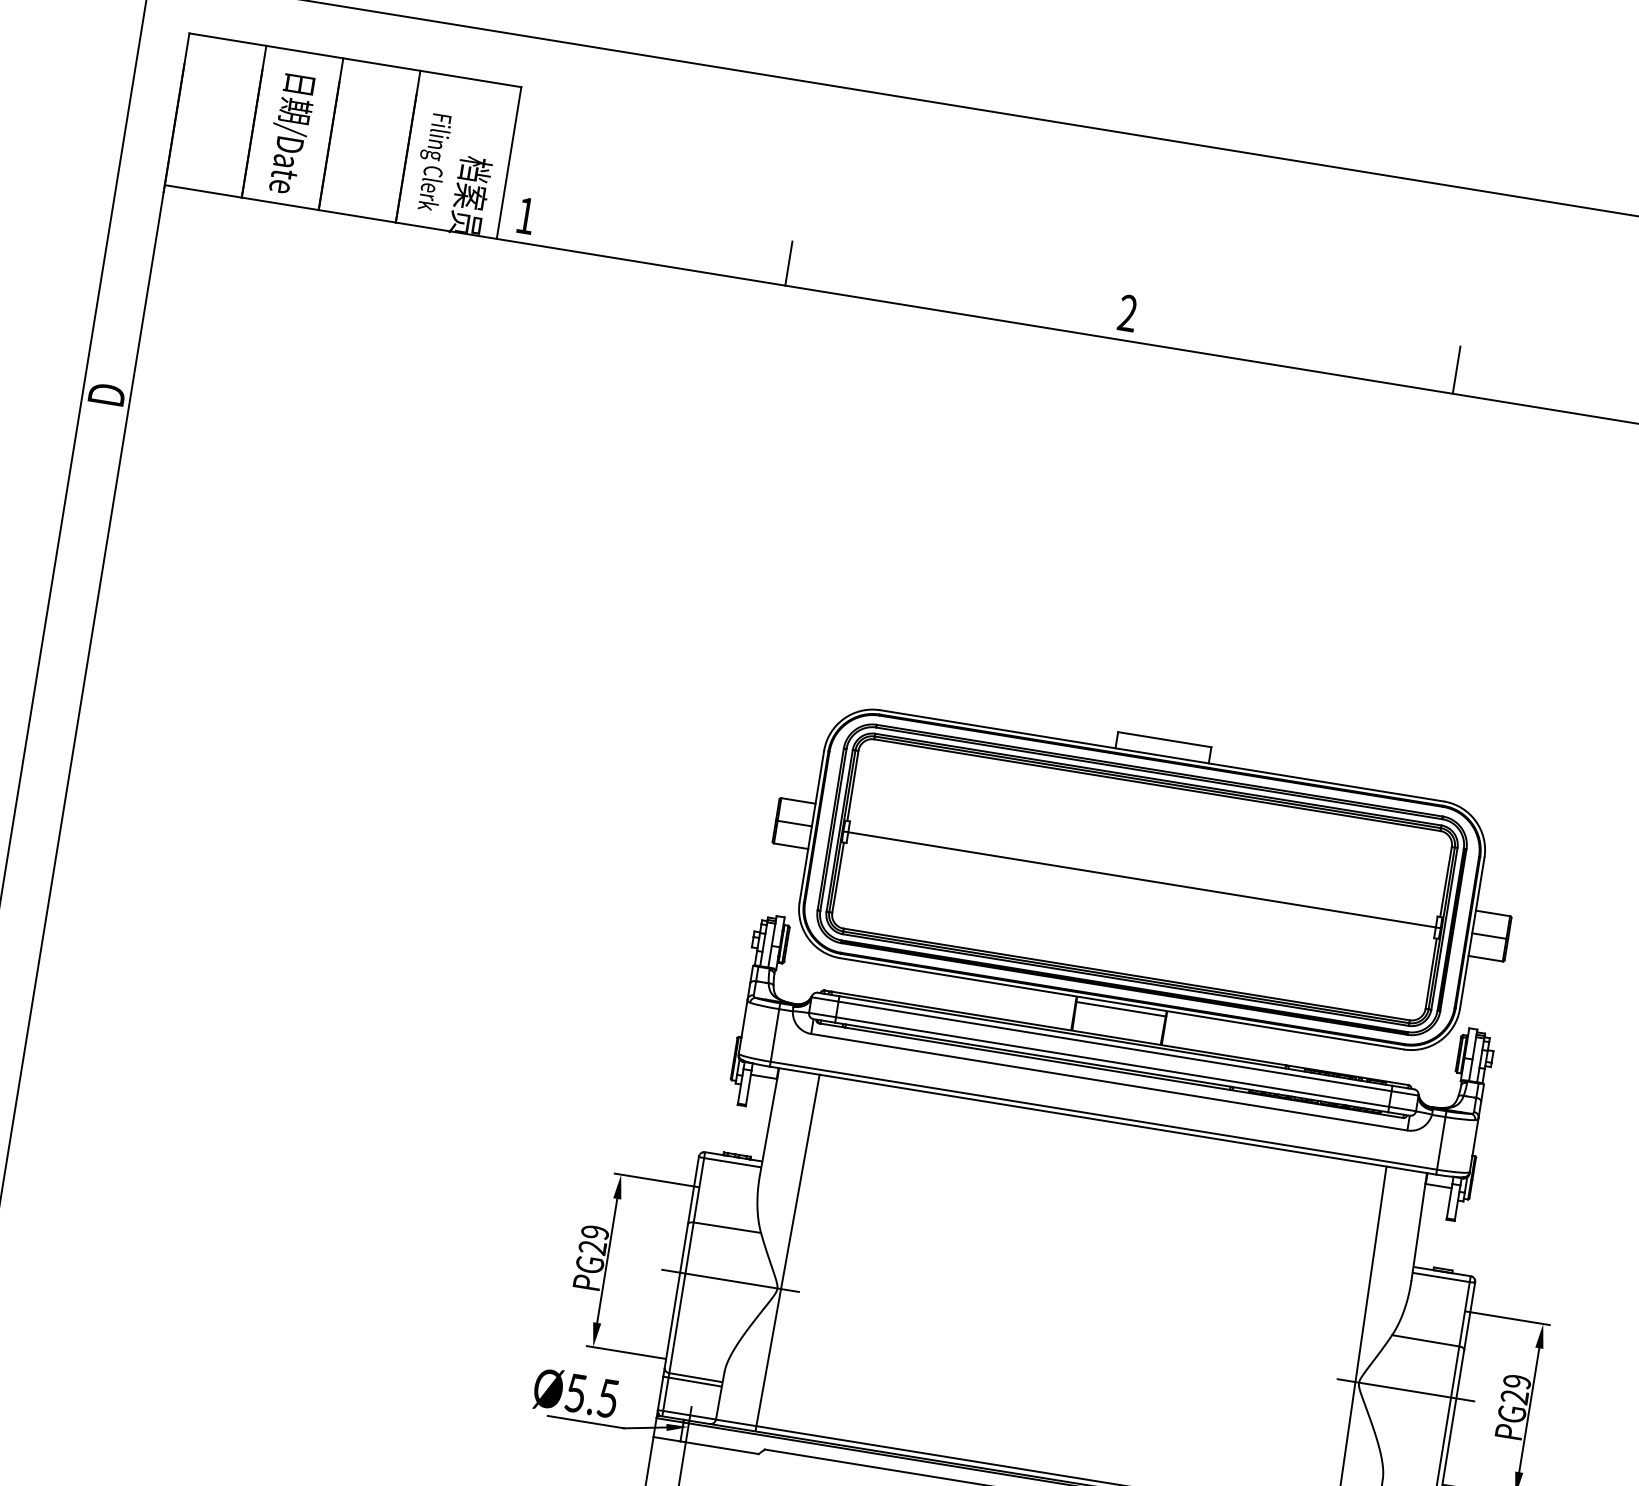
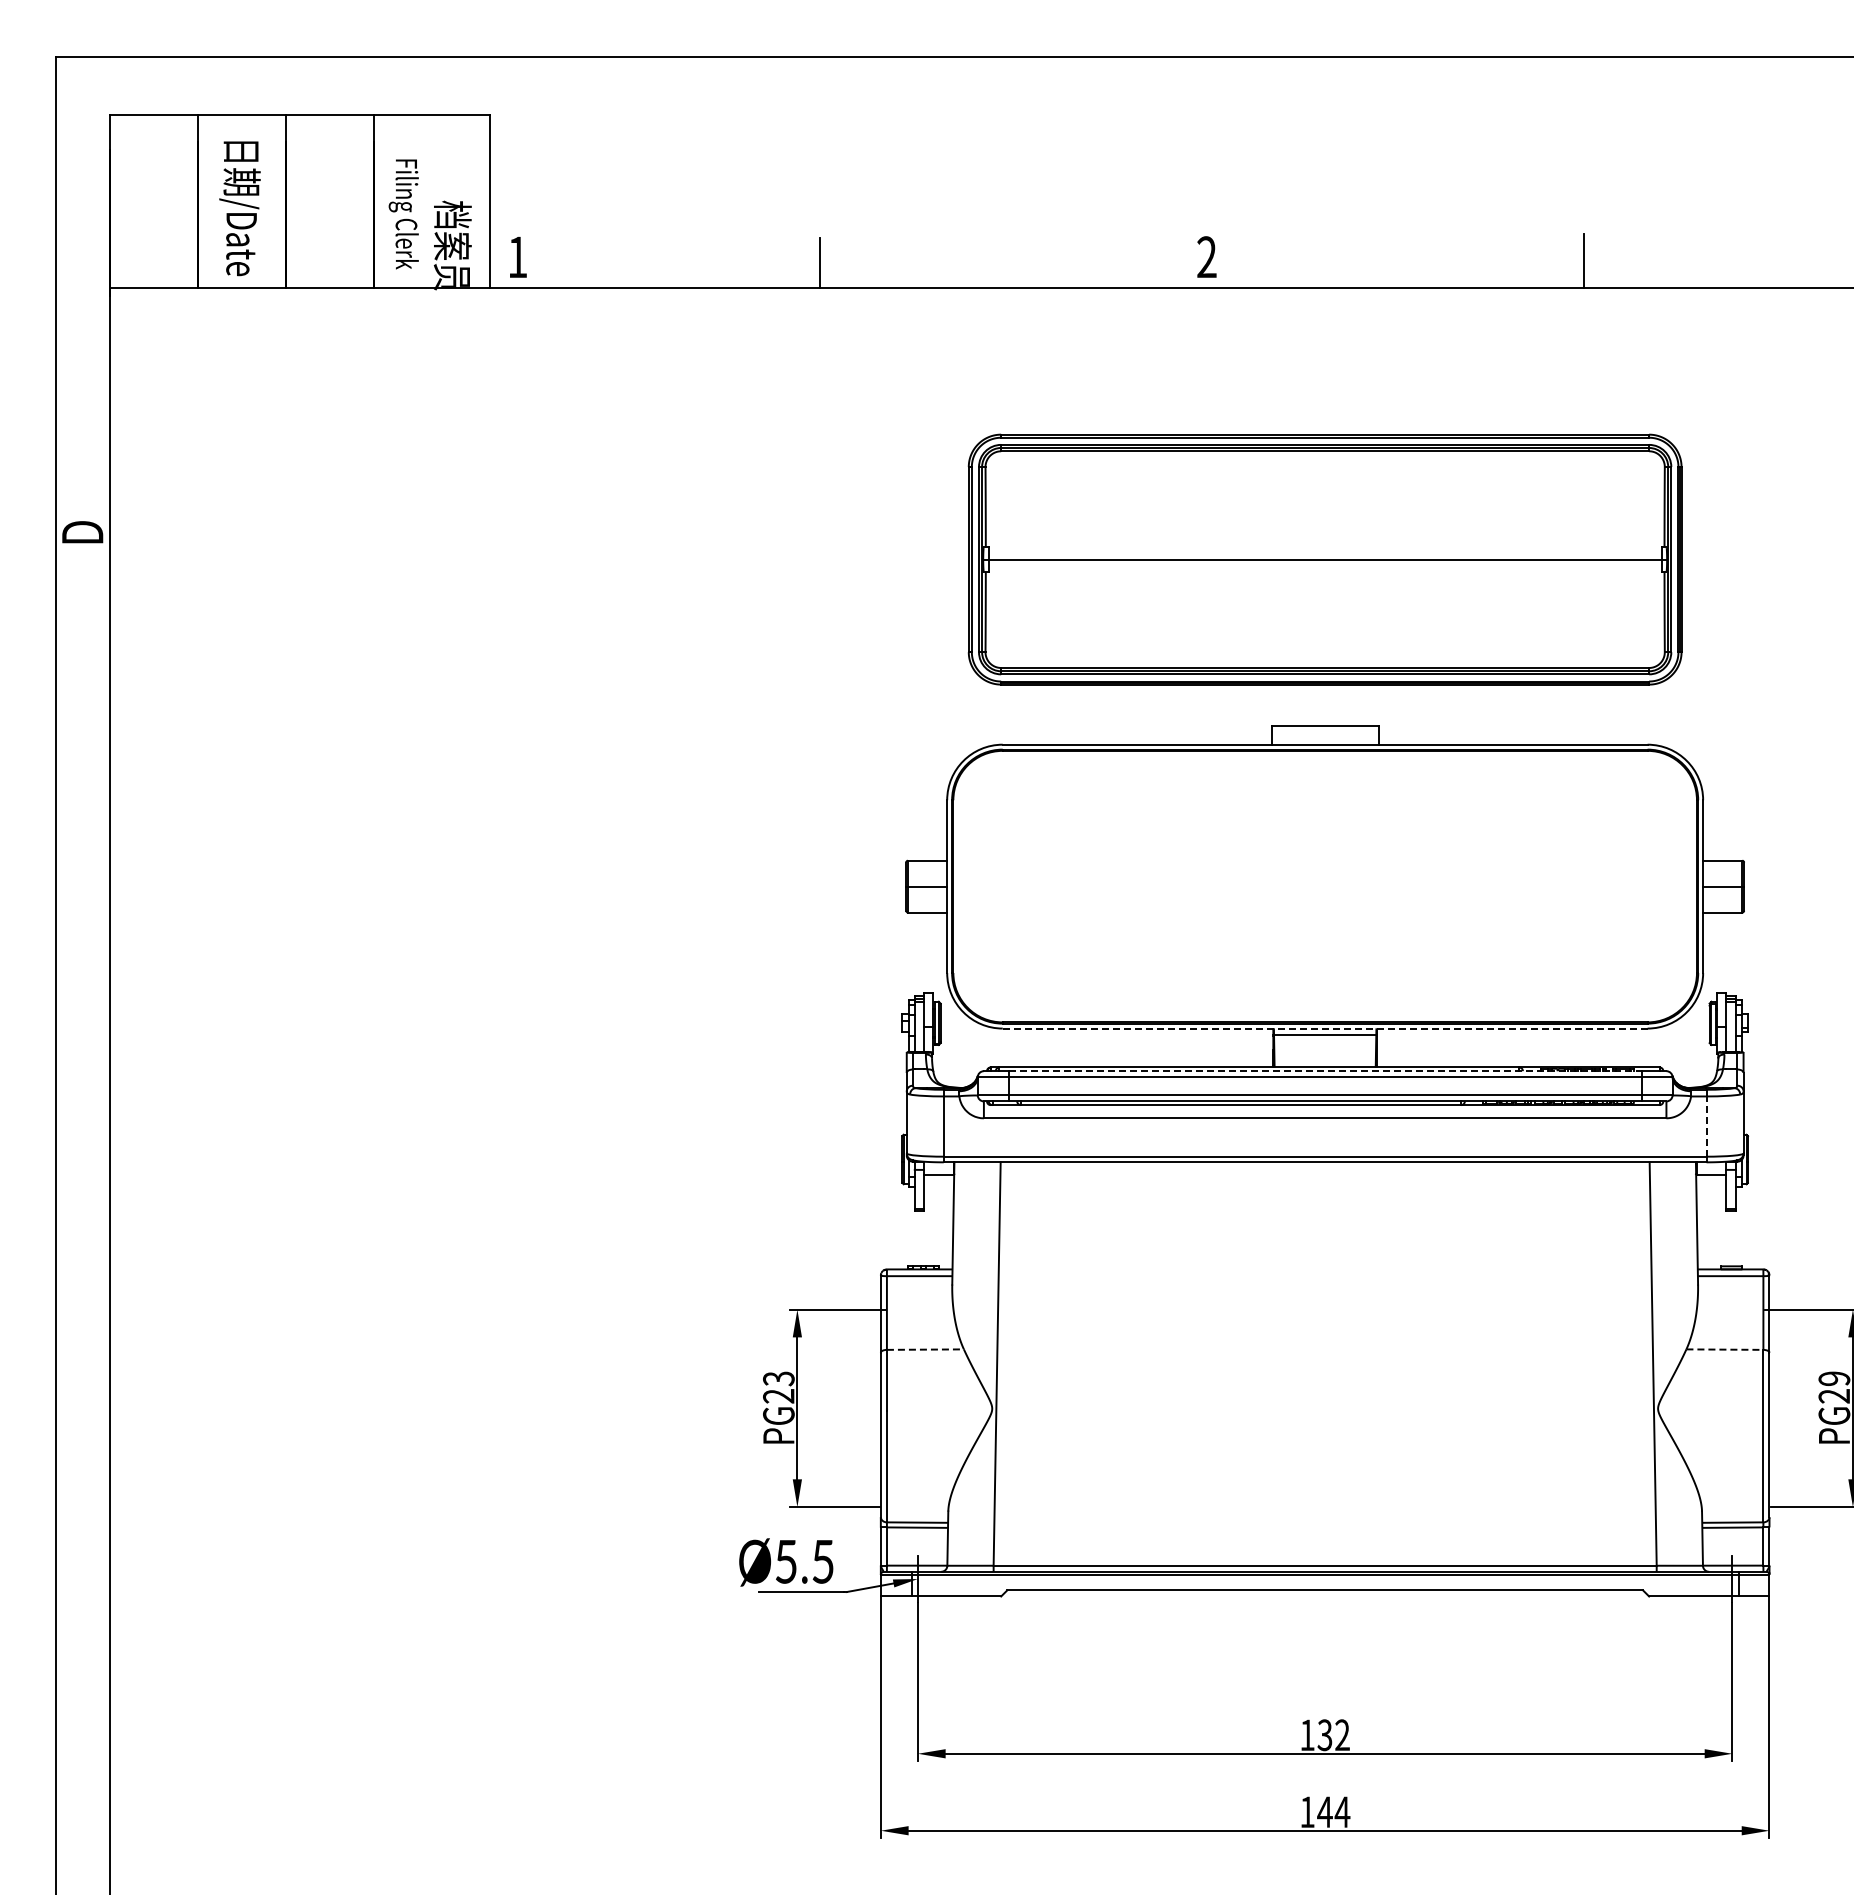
part: (1141, 879) -> (1324, 559), moved
line: (1122, 1003) -> (1325, 1028), solid -> dashed
line: (1116, 1041) -> (1325, 1071), solid -> dashed
line: (1441, 1143) -> (1706, 1126), solid -> dashed
line: (727, 1227) -> (925, 1349), solid -> dashed
text: (594, 1232) -> (778, 1378), PG29 -> PG23
line: (730, 1280) -> (938, 1408), removed
line: (1426, 1340) -> (1725, 1349), solid -> dashed
line: (1405, 1390) -> (1711, 1408), removed

